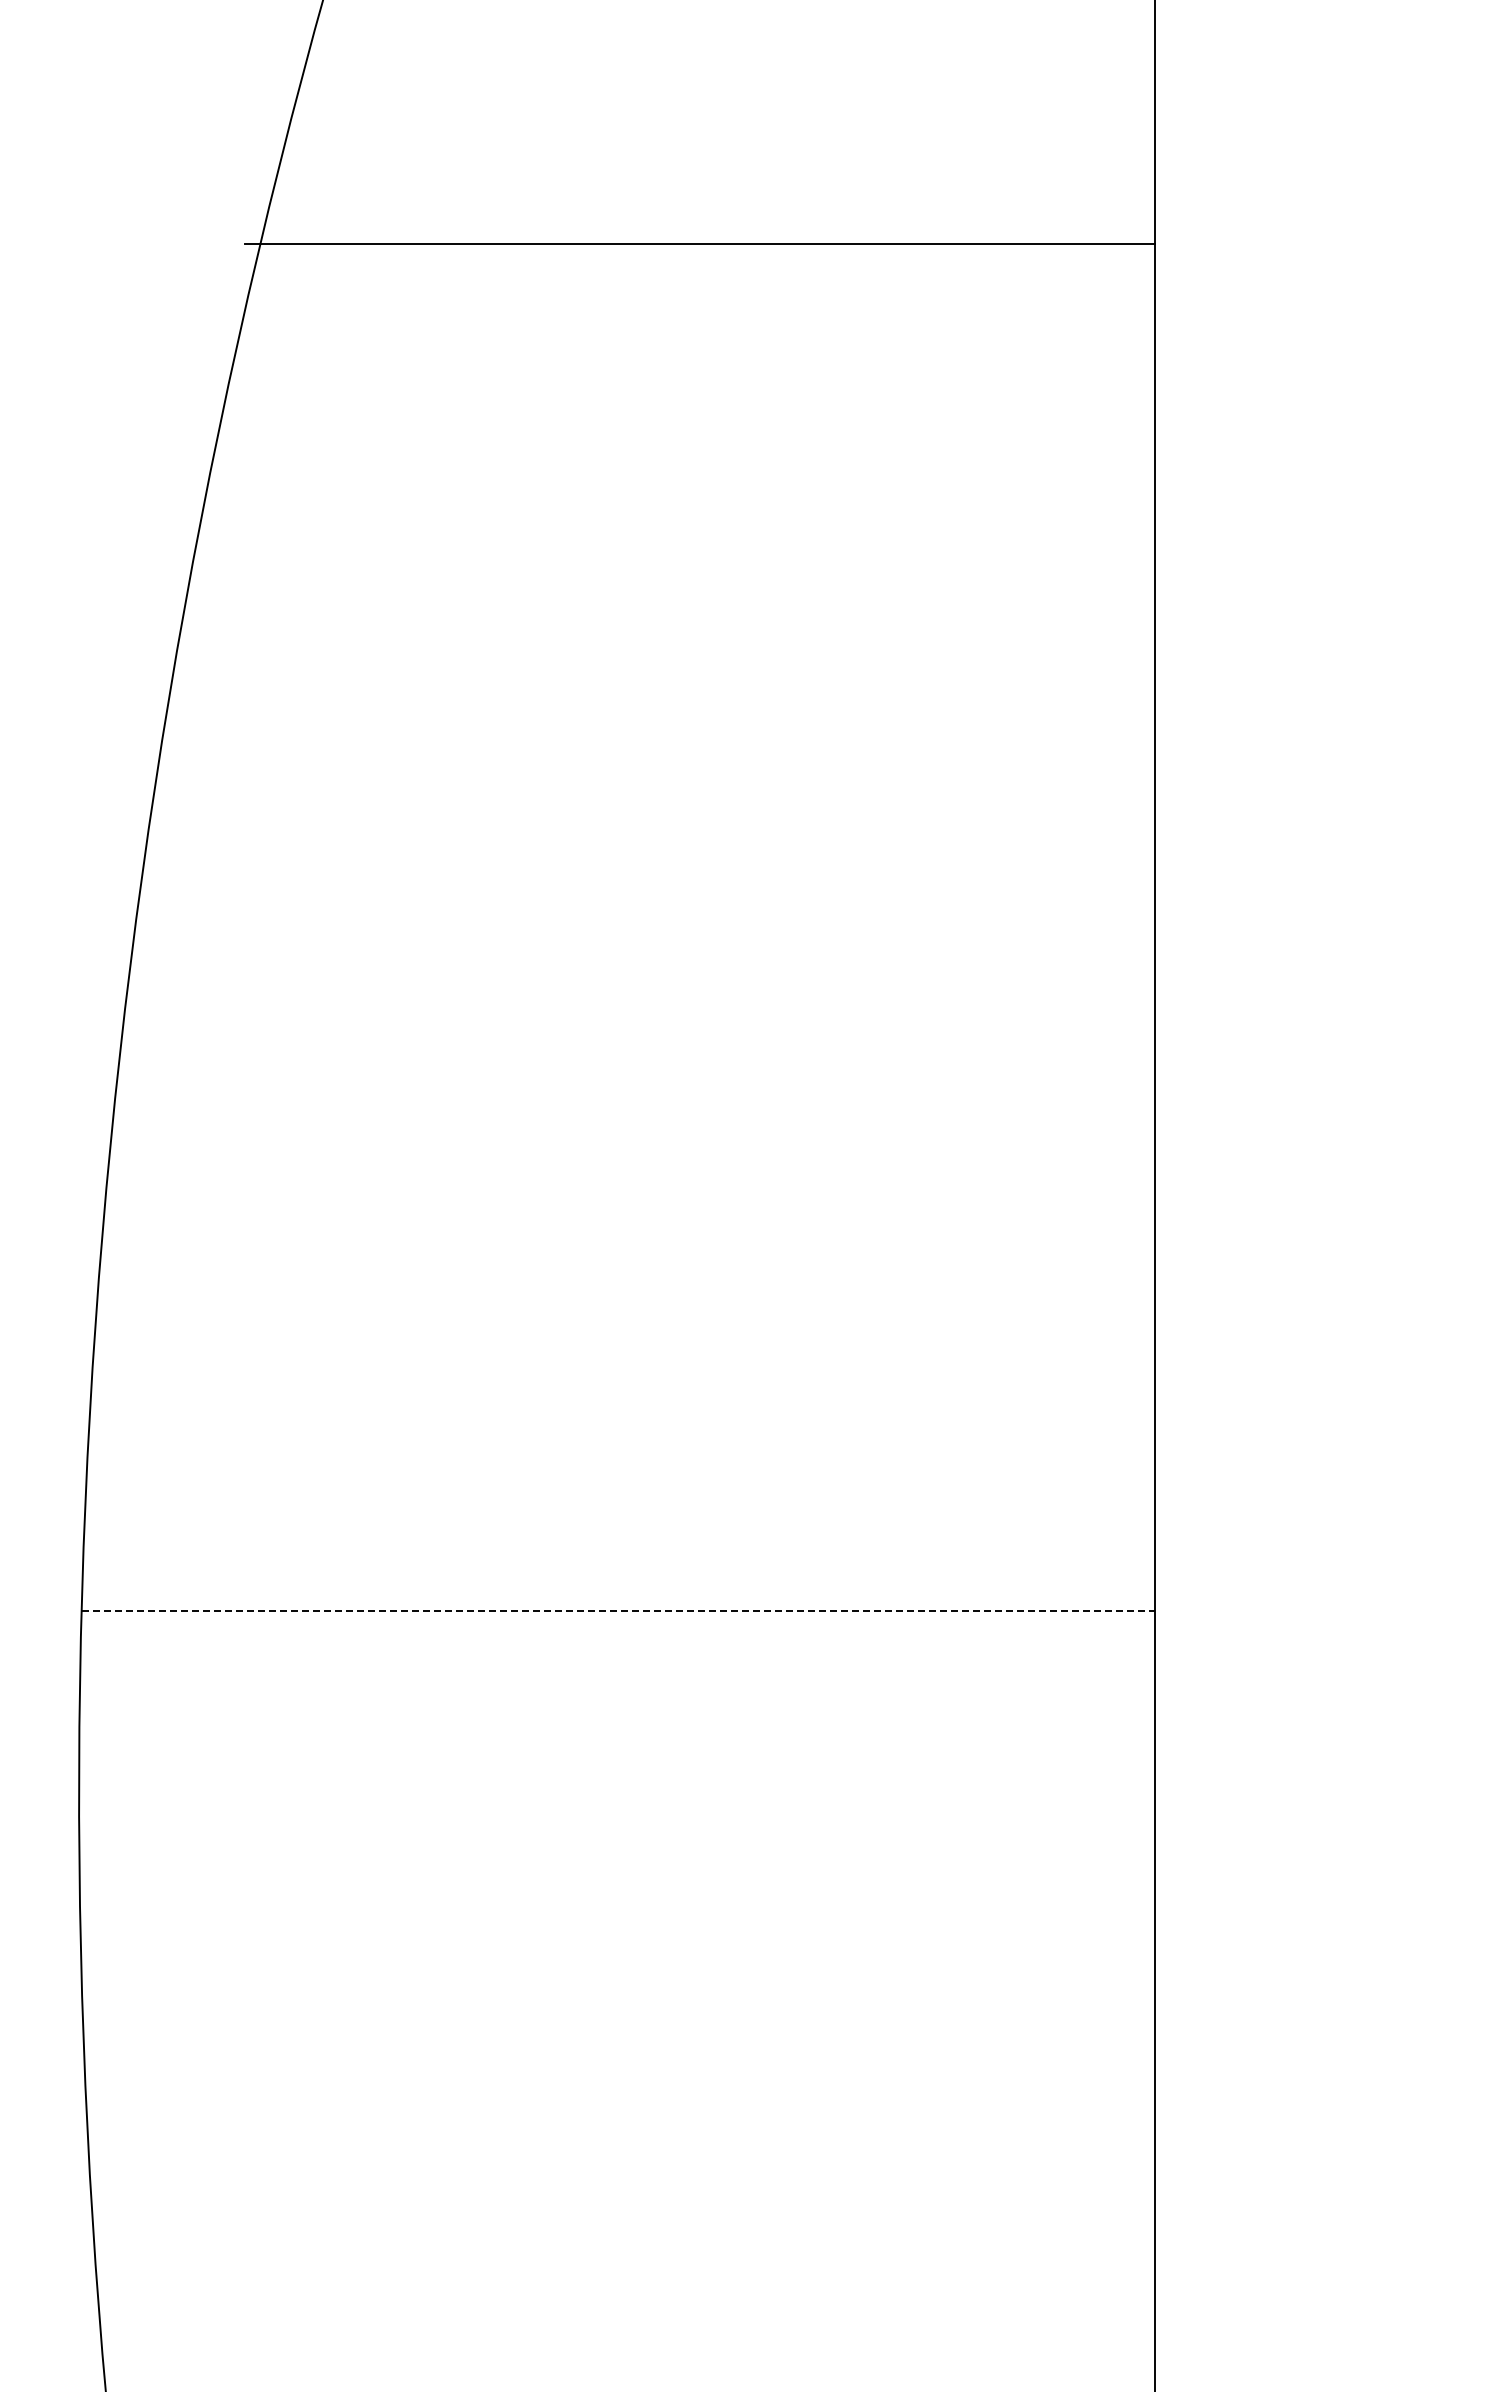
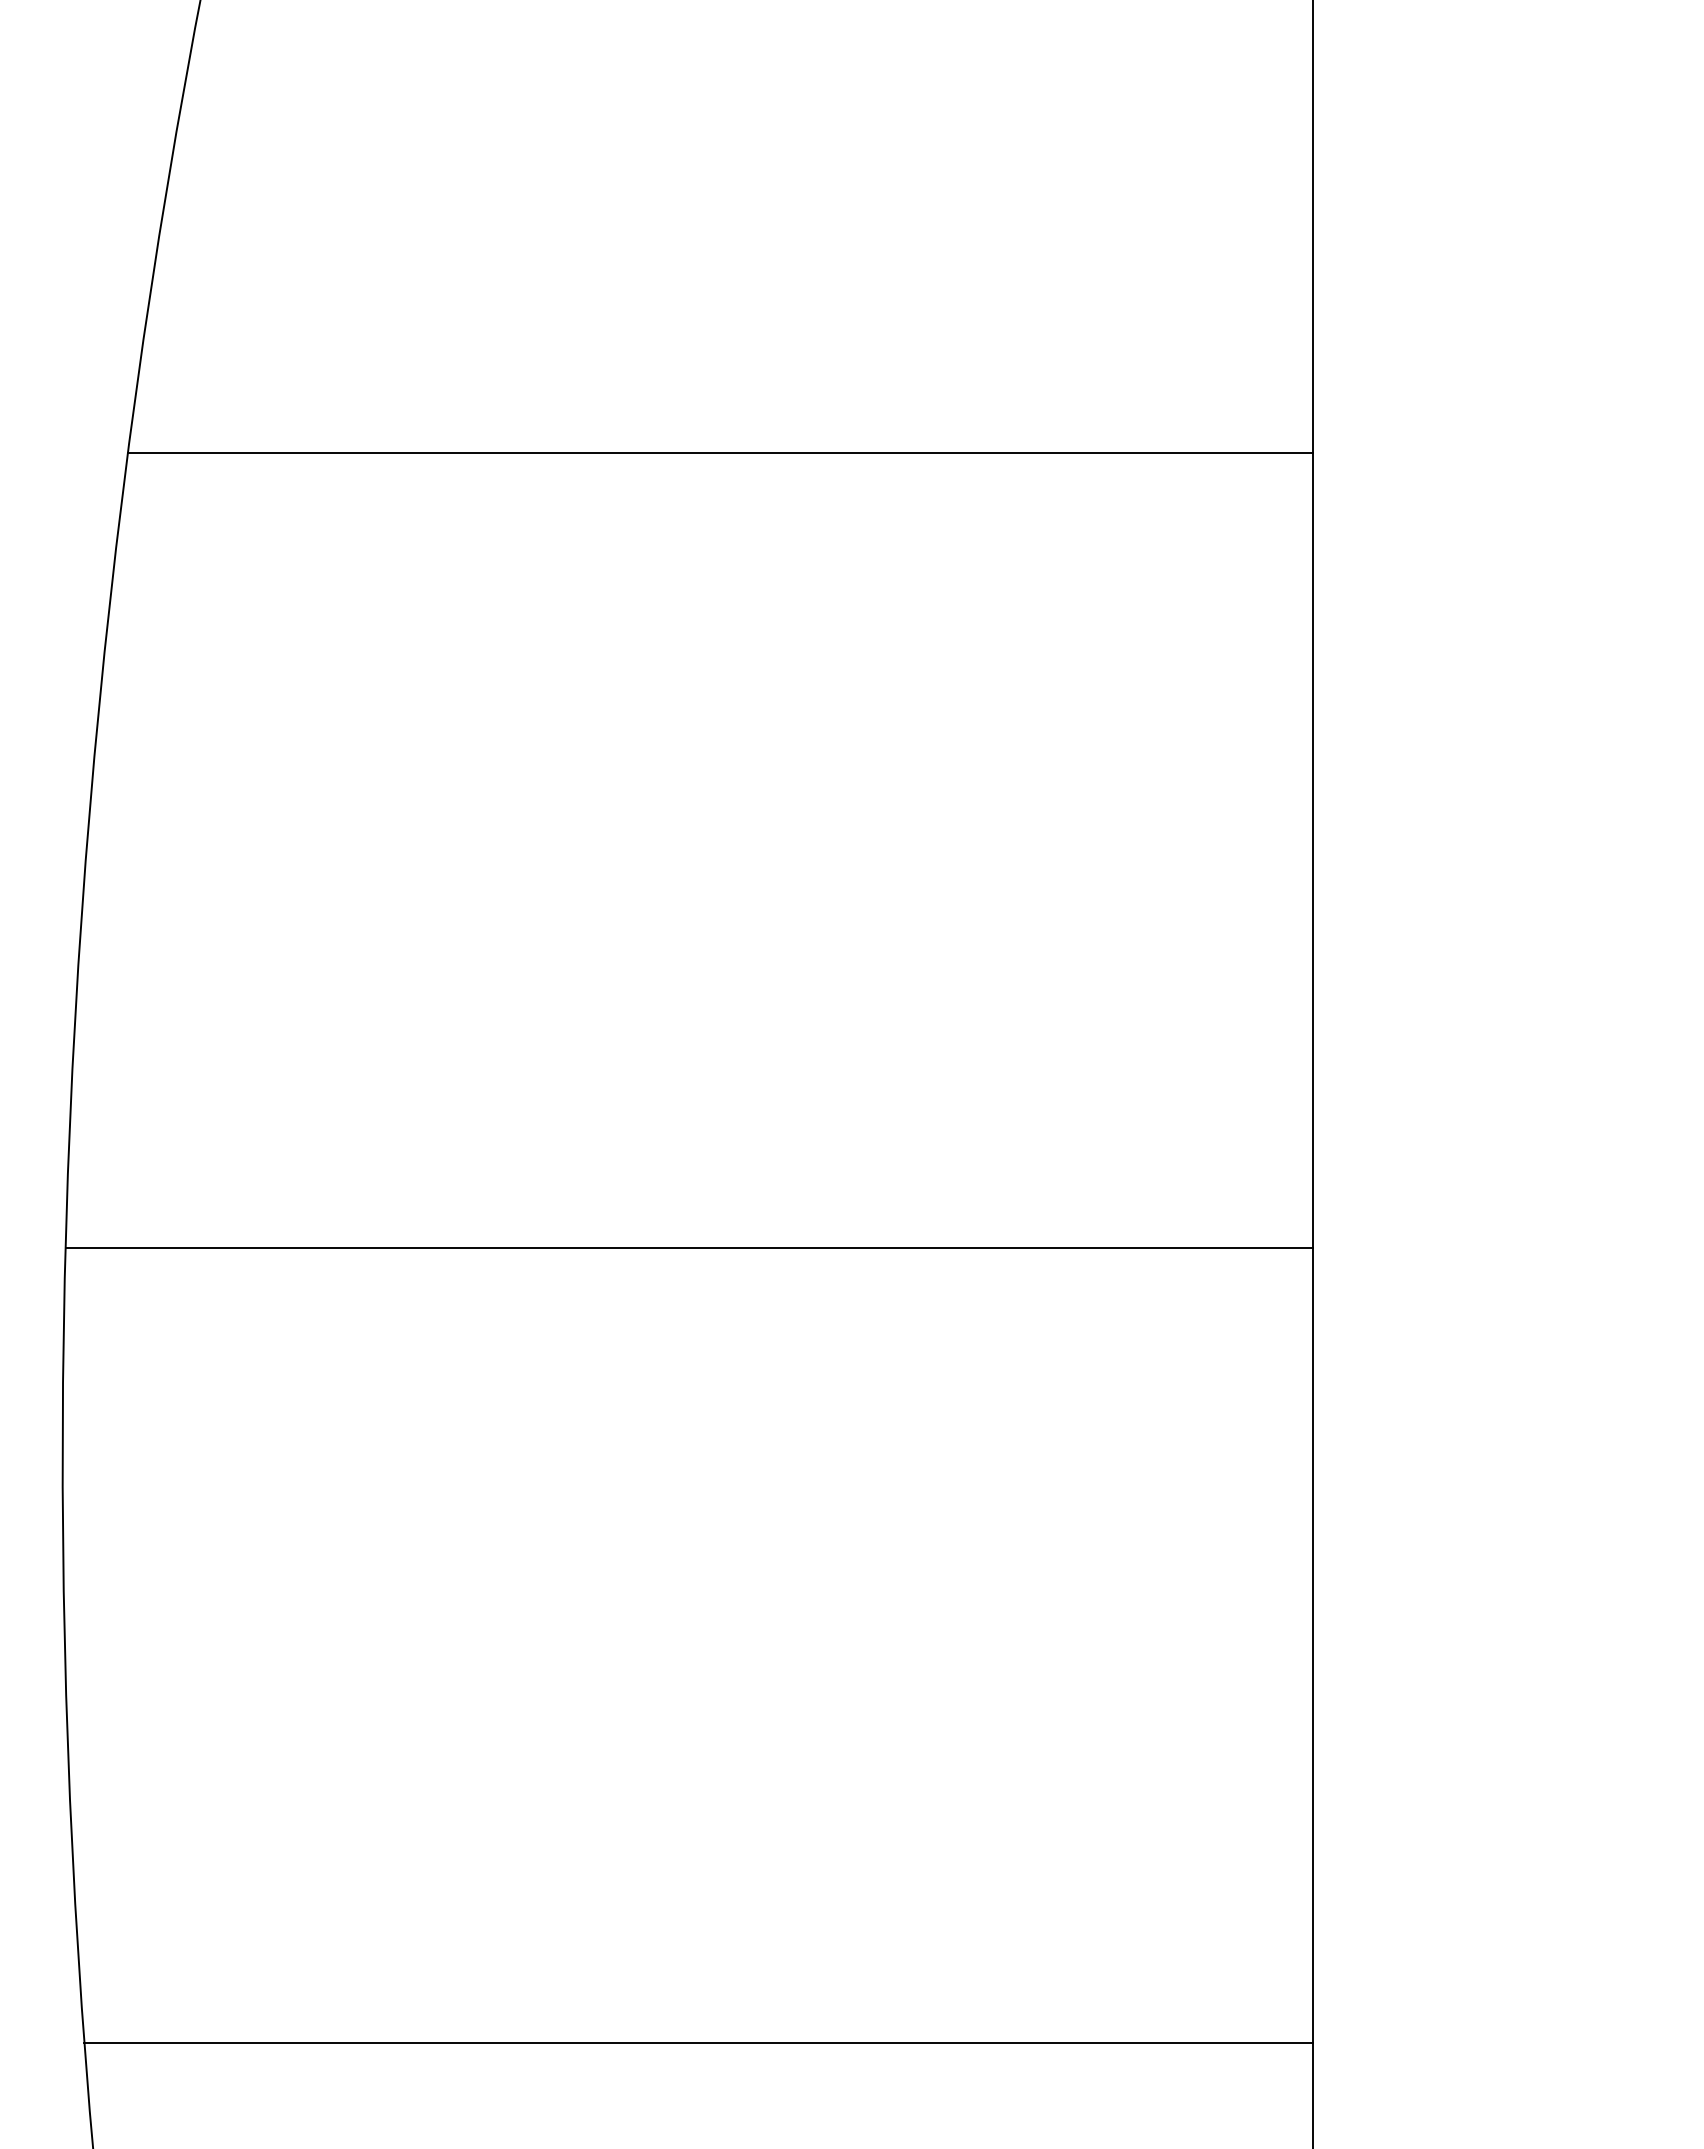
line: (644, 927) -> (720, 453), added
line: (618, 1611) -> (689, 1248), dashed -> solid
line: (625, 2295) -> (697, 2043), added

